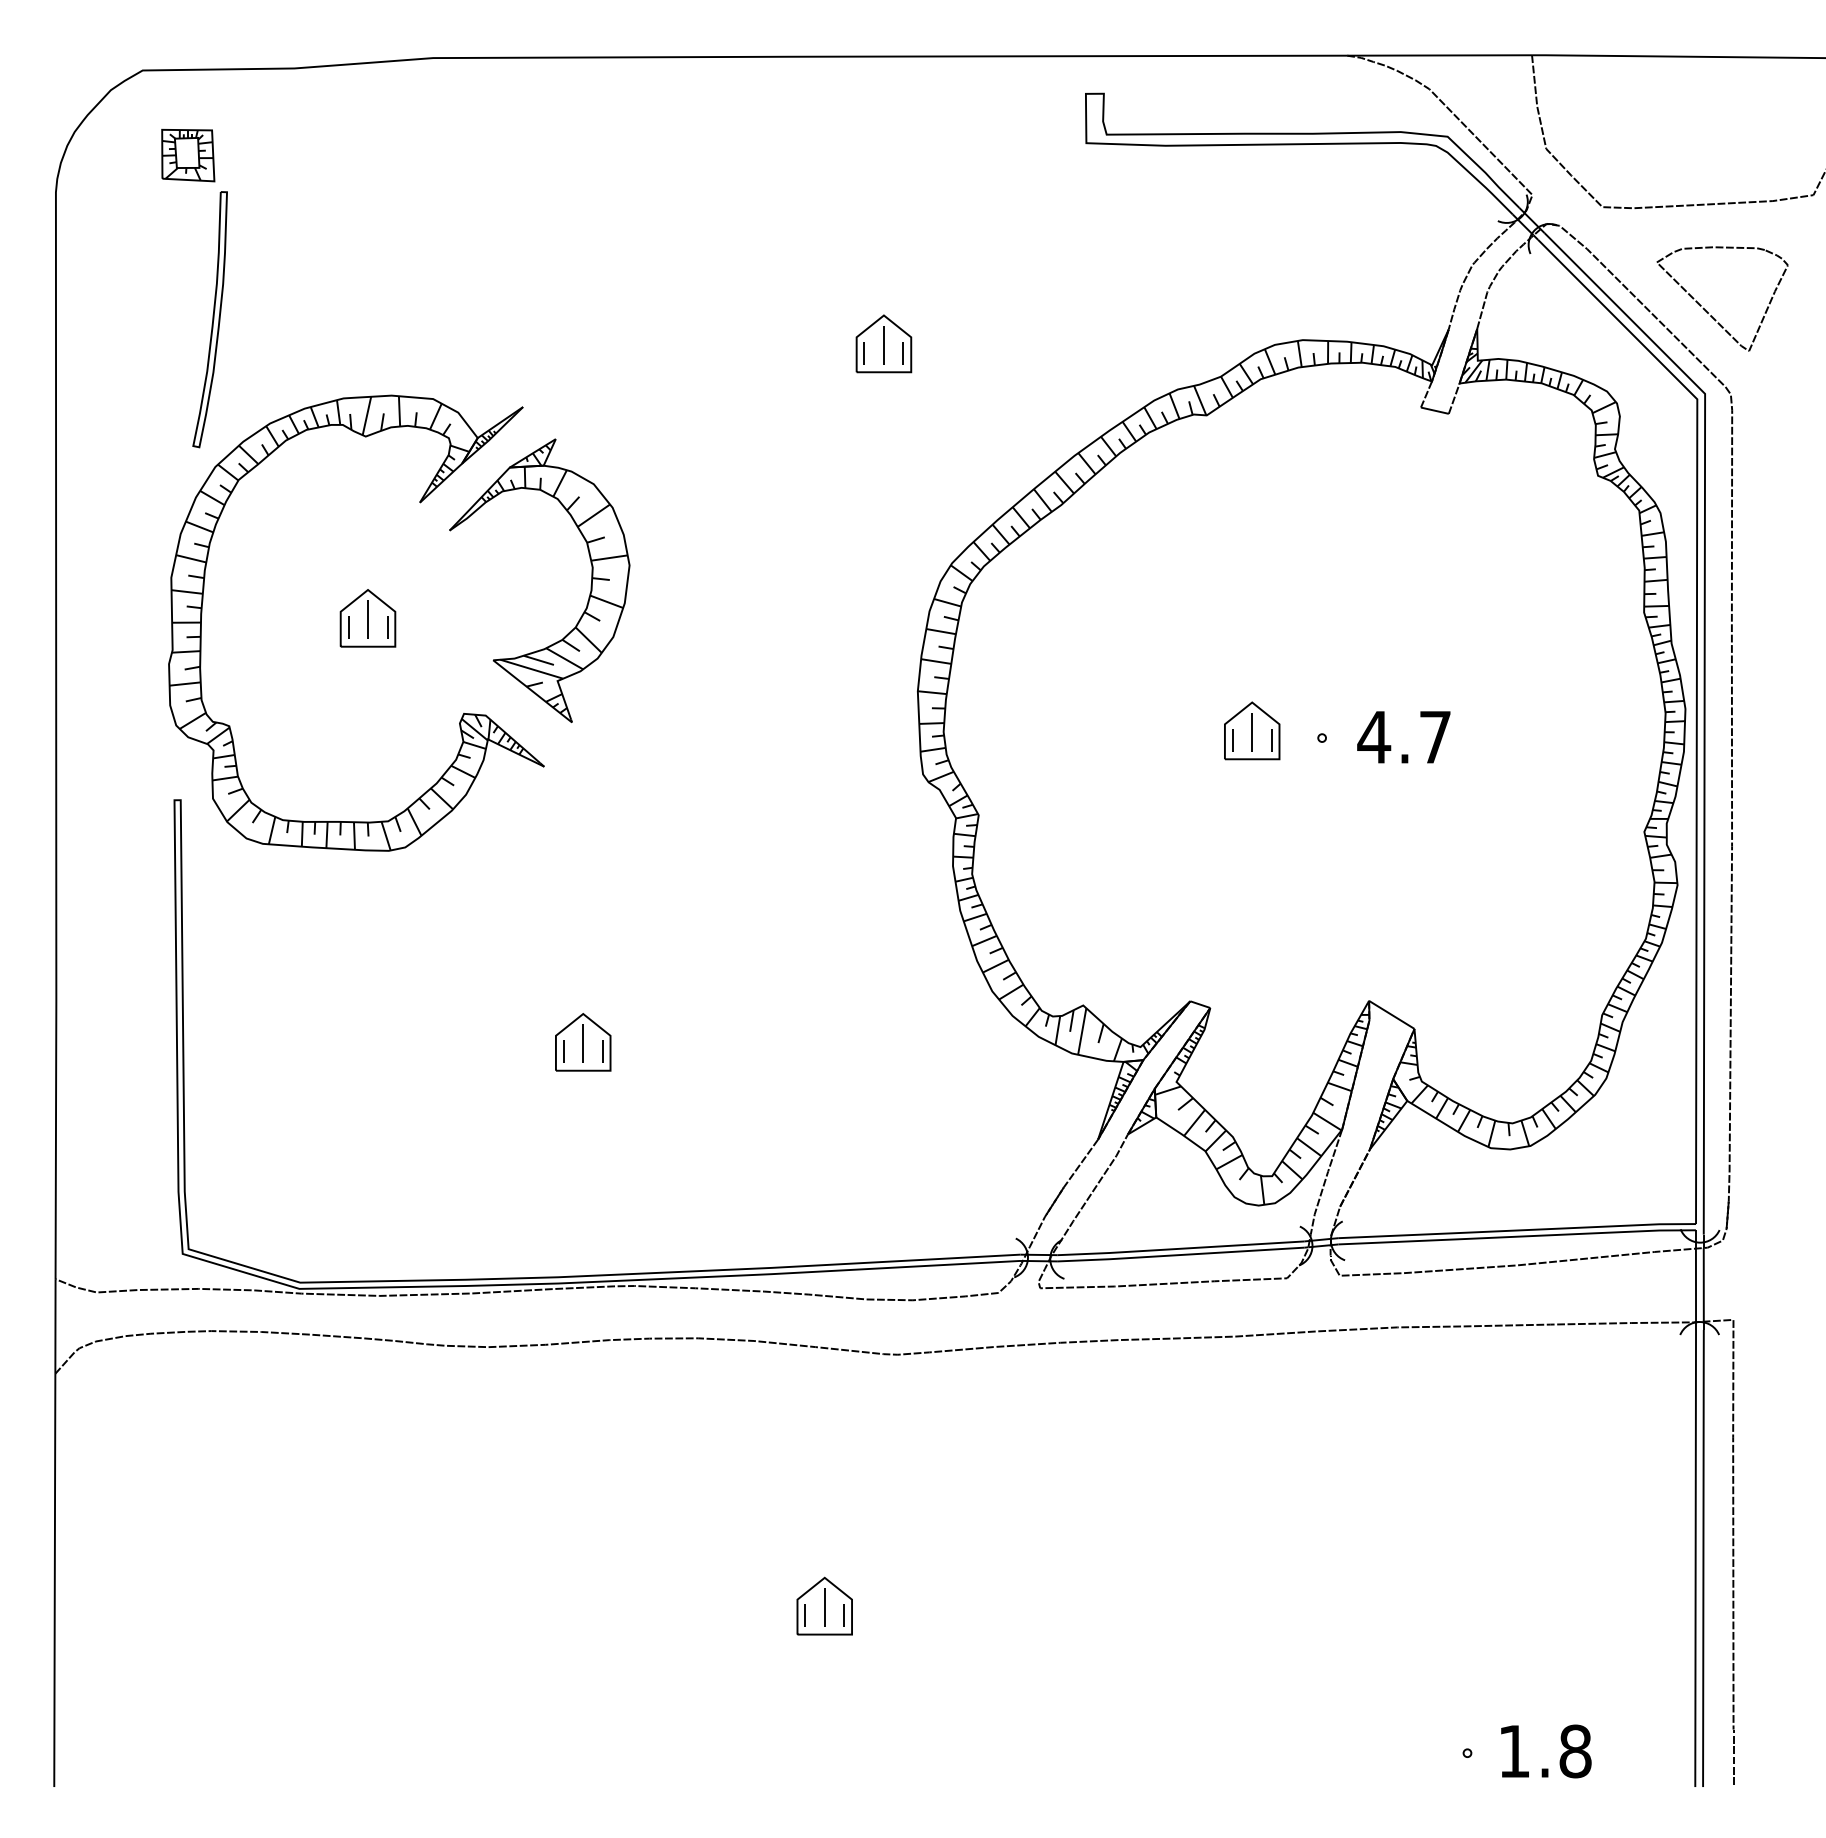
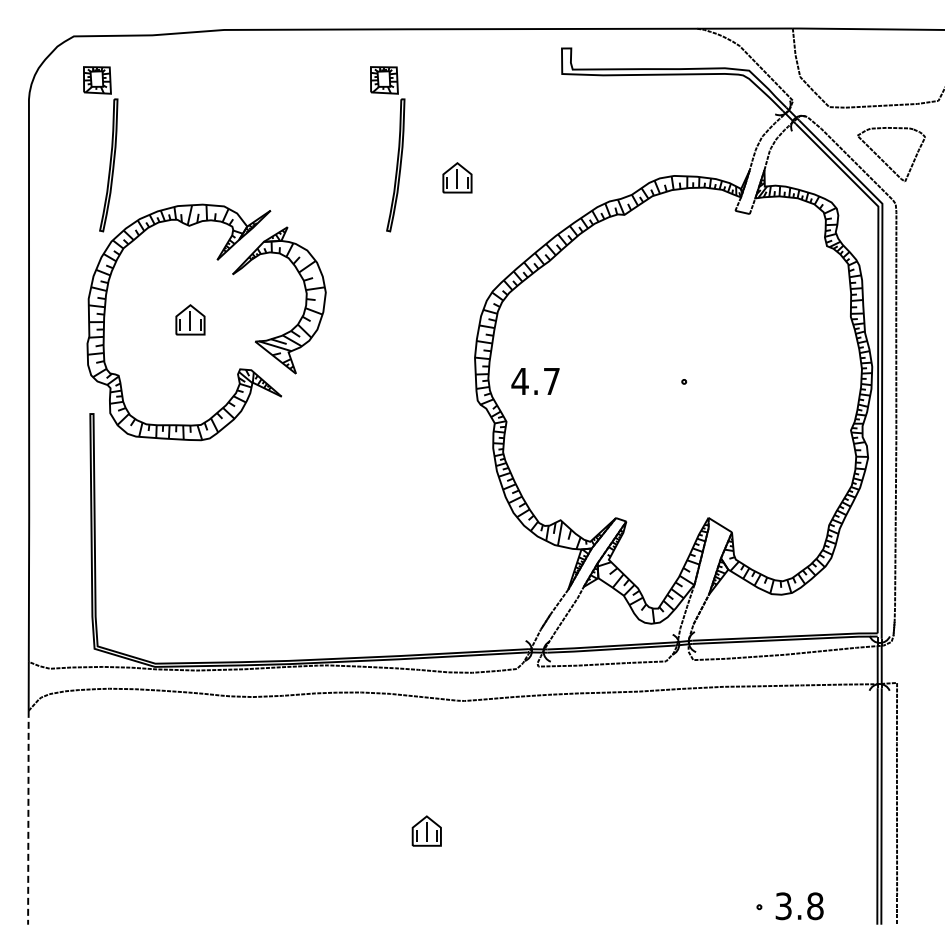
part: (768, 292) -> (397, 151), added
part: (1253, 729) -> (648, 377), removed
text: (1403, 737) -> (535, 381), moved
part: (582, 1040) -> (301, 538), removed
line: (55, 1579) -> (28, 817), solid -> dashed
text: (1513, 1751) -> (783, 906), 1.8 -> 3.8

